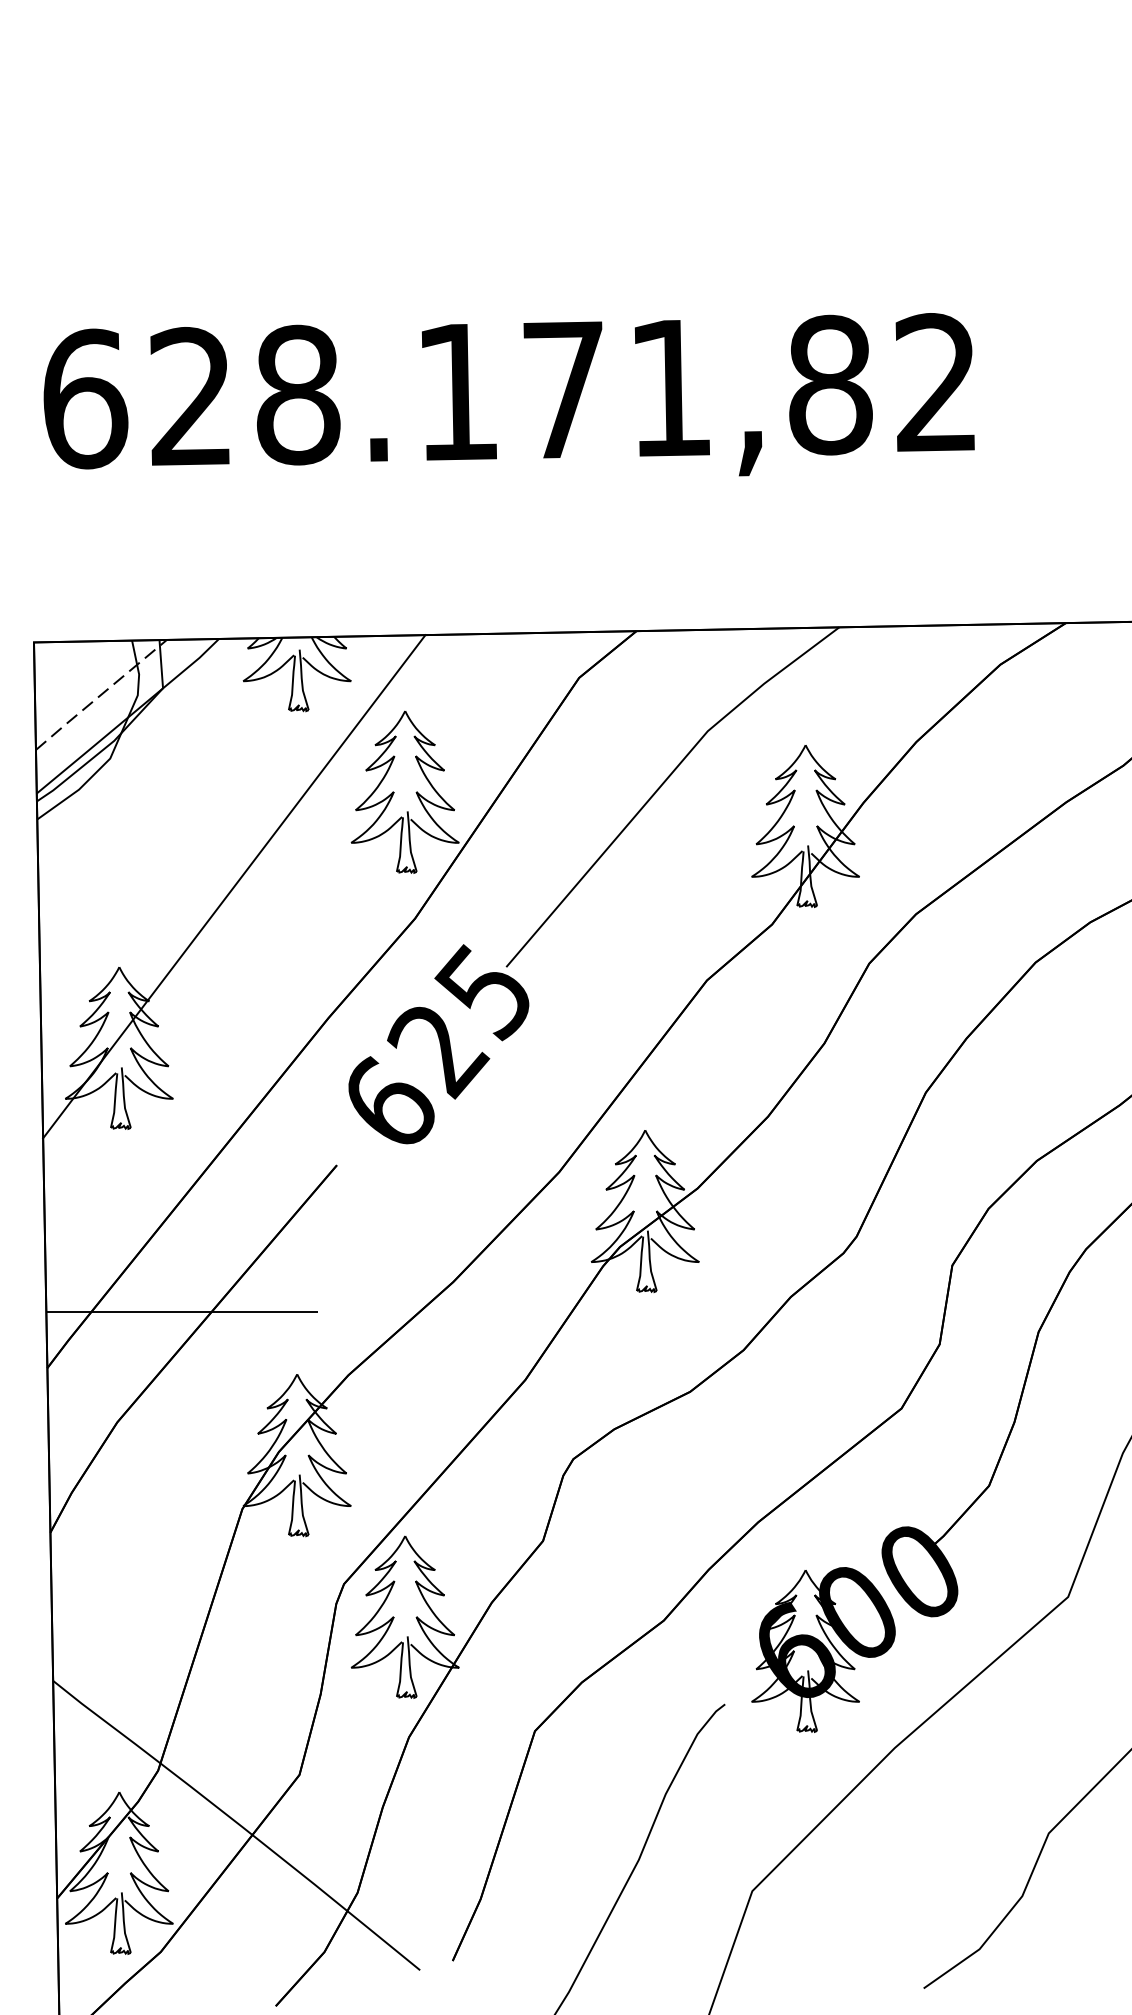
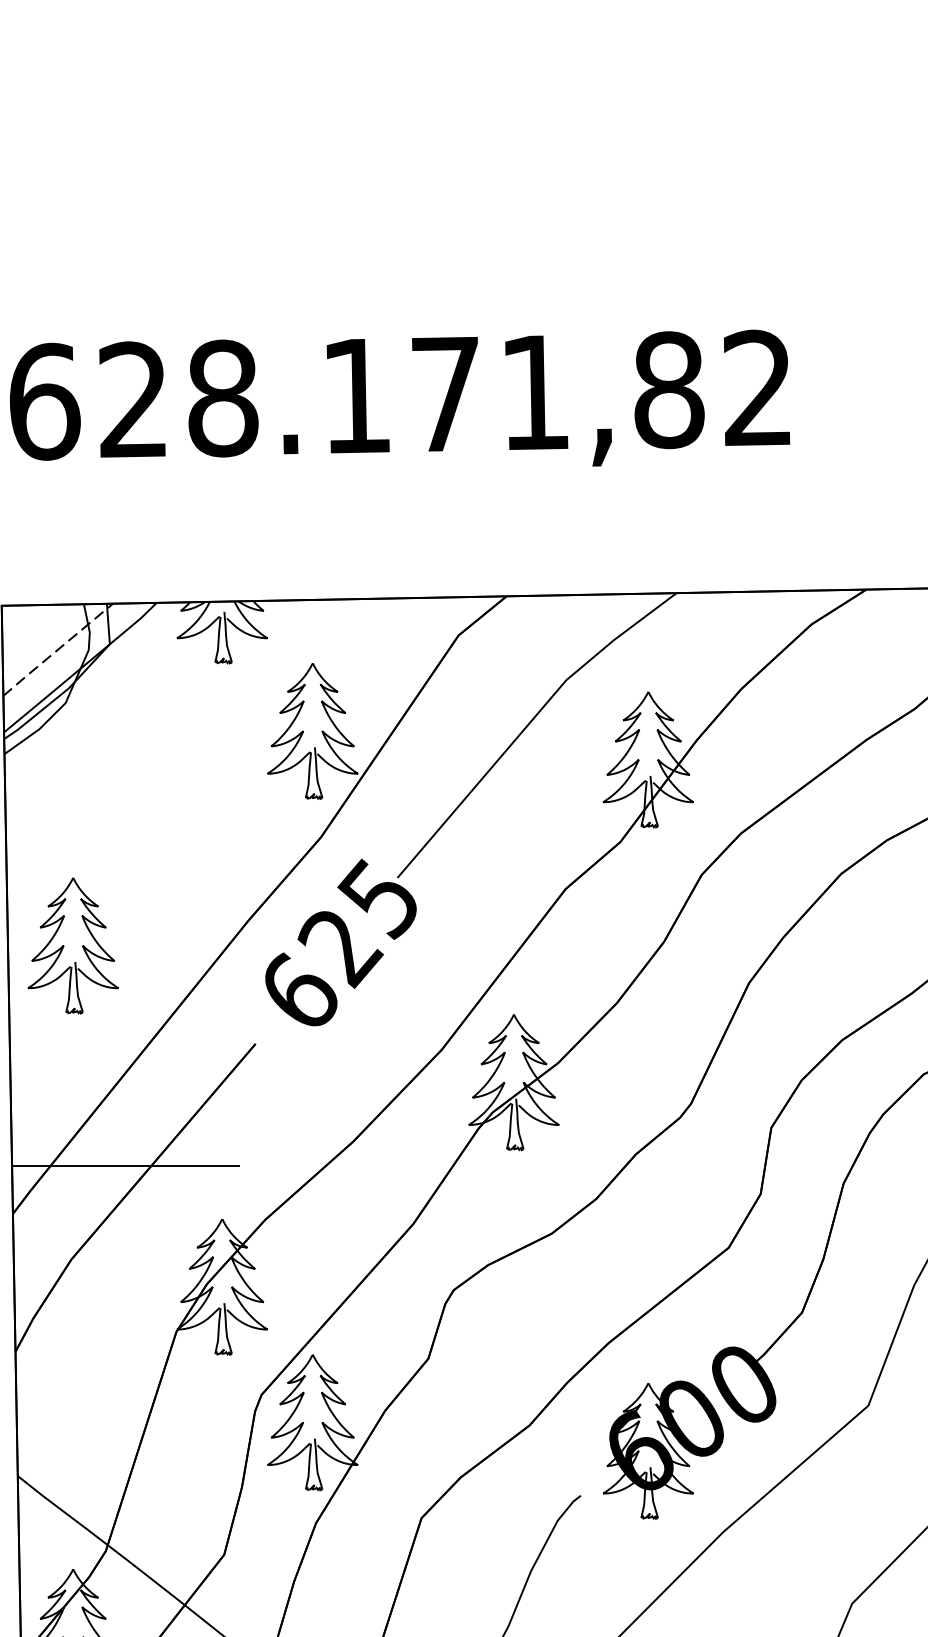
line: (234, 886) -> (169, 810), removed

